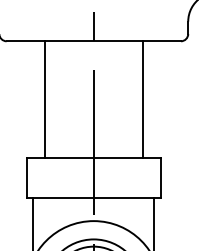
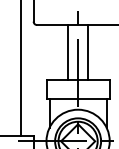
line: (45, 99) -> (68, 52), moved
line: (143, 99) -> (88, 52), moved

